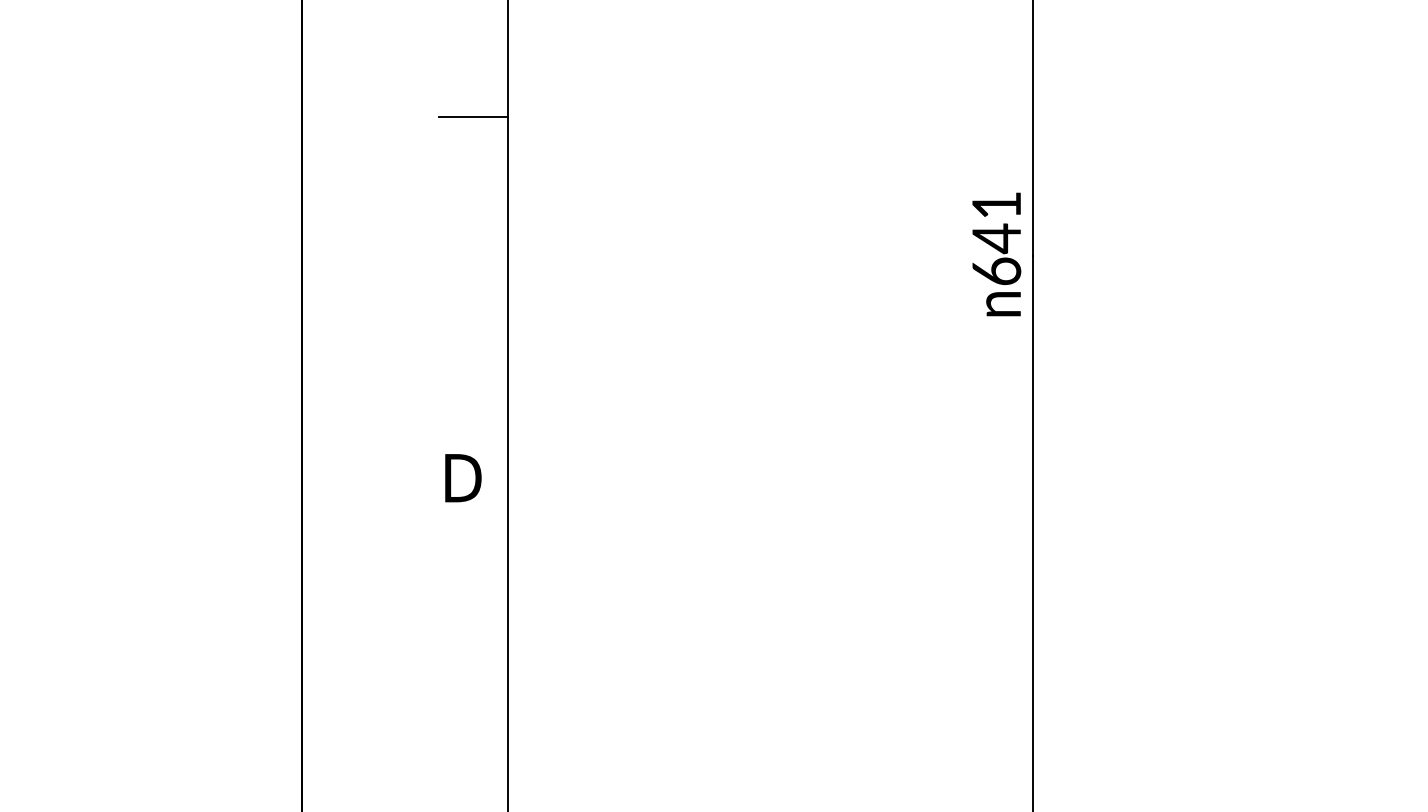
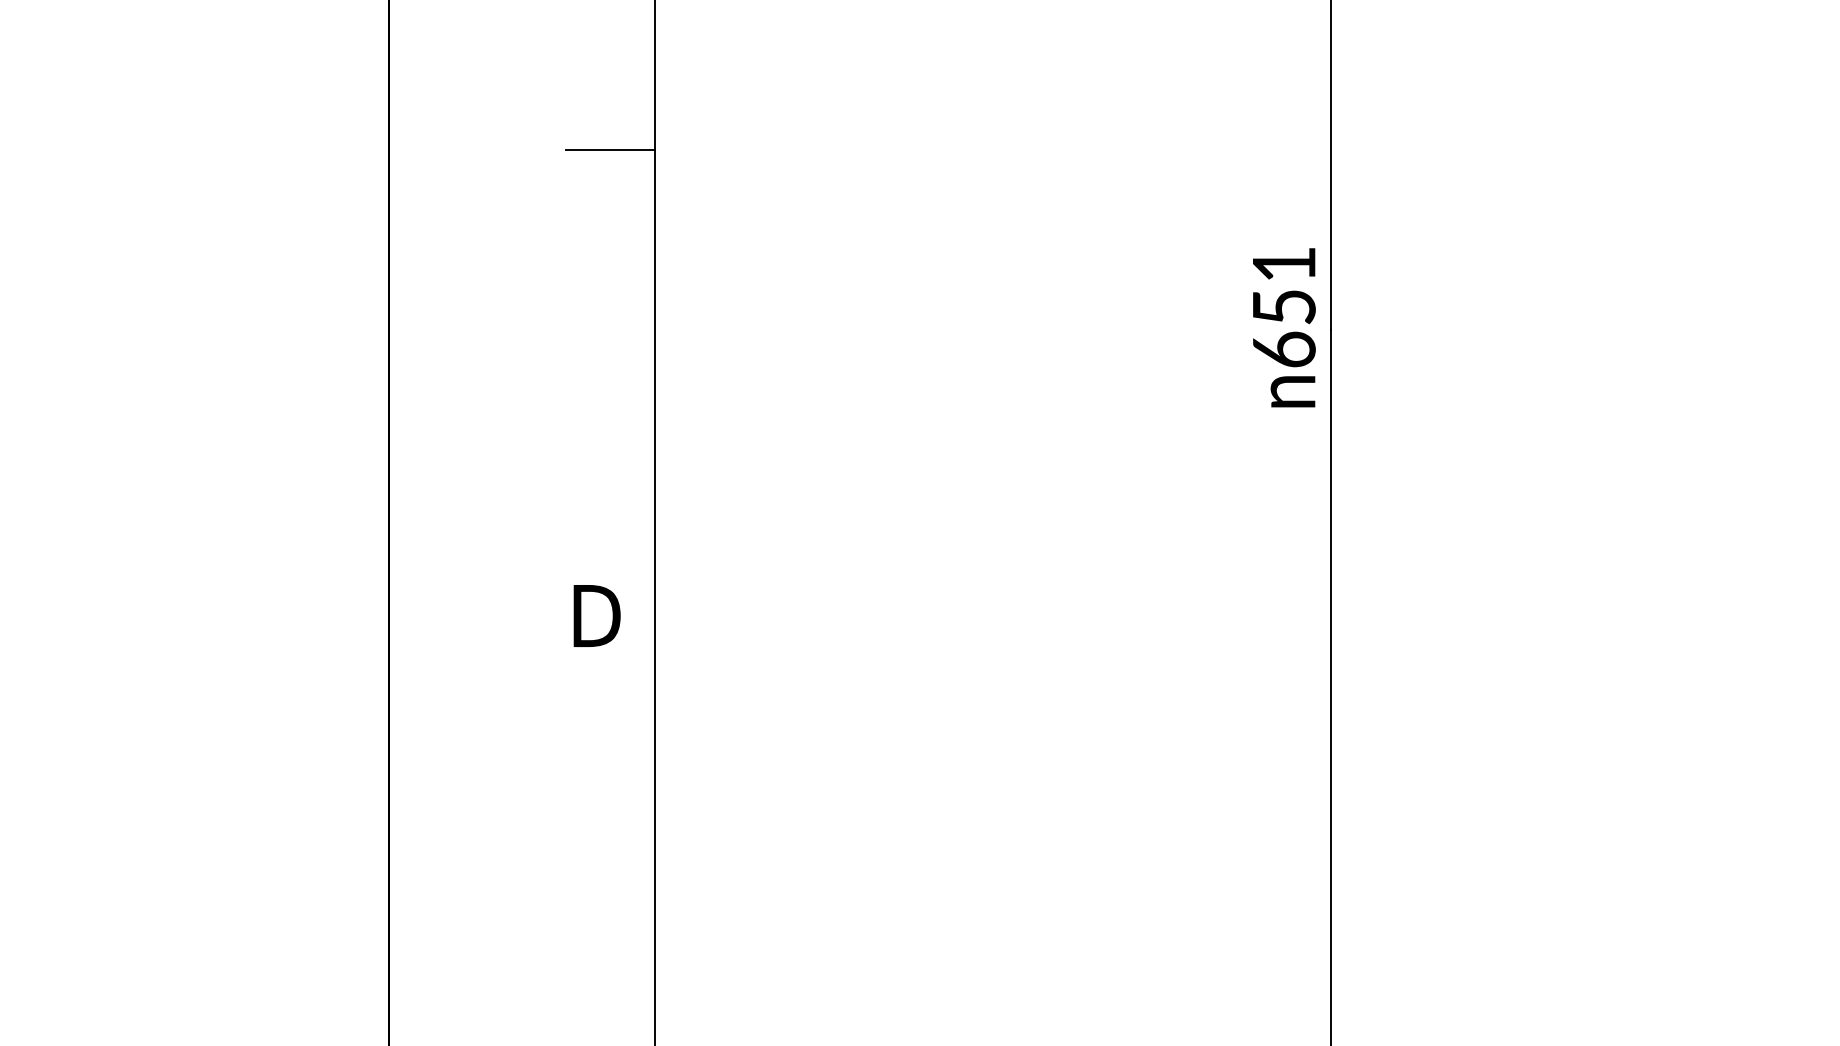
text: (996, 238) -> (1284, 307), 641 -> 651

